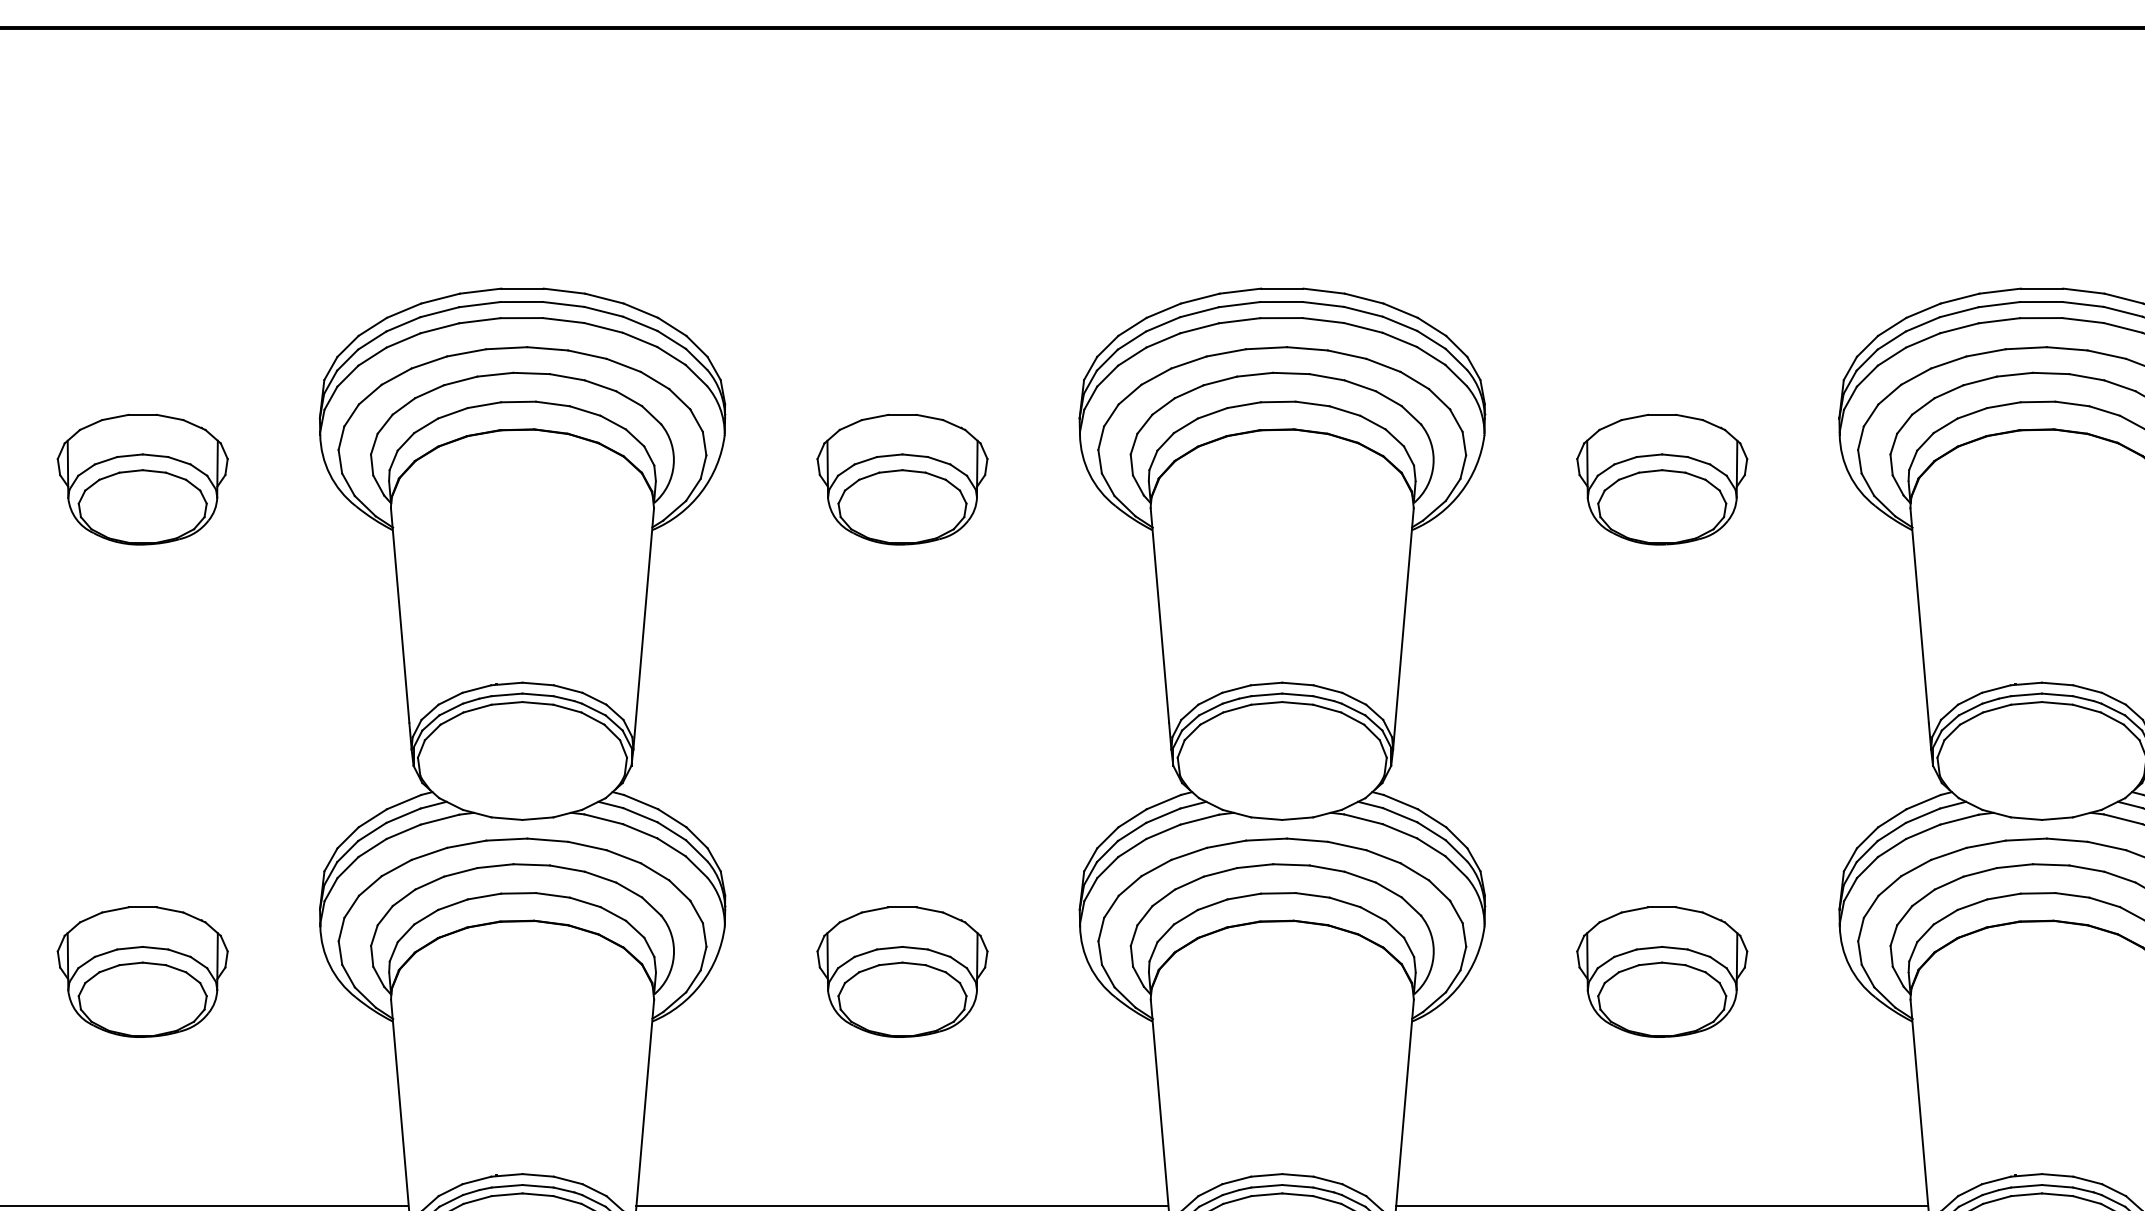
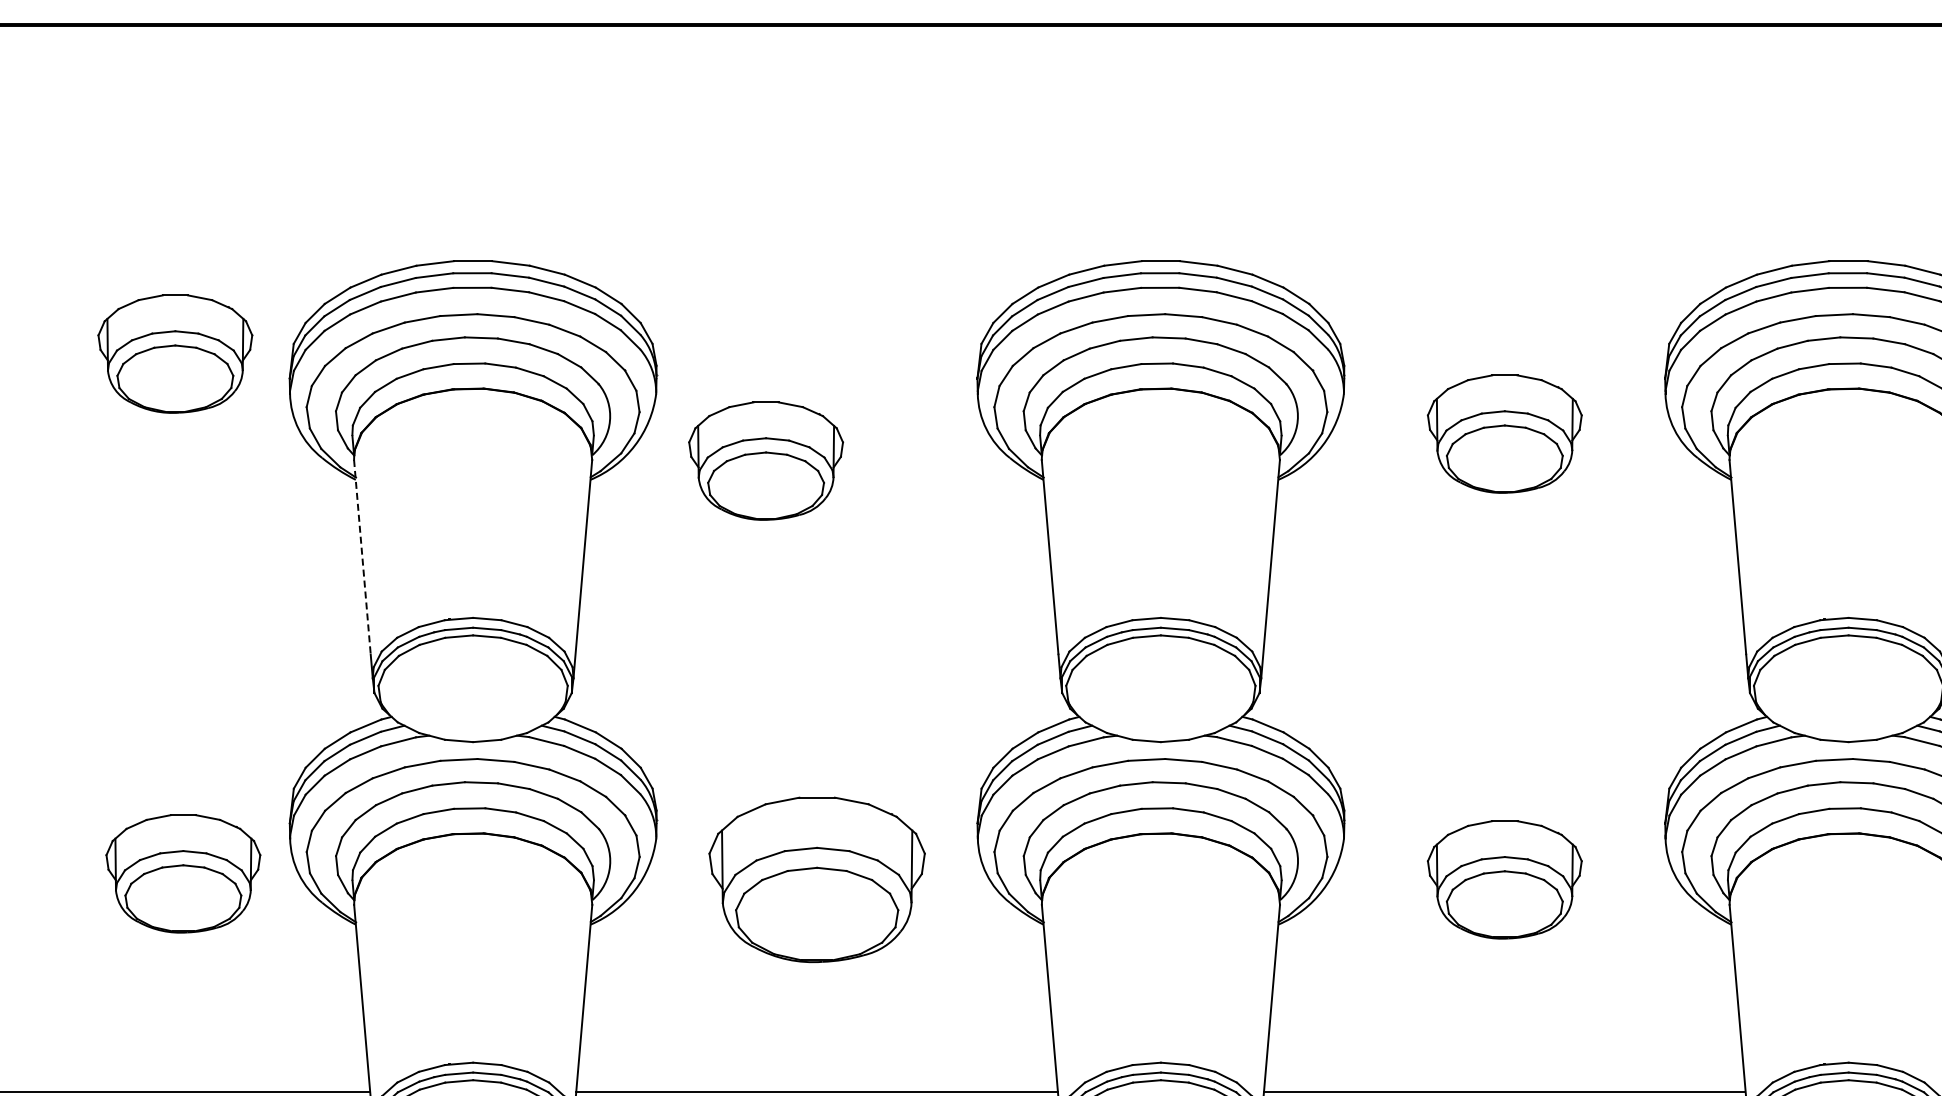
part: (142, 479) -> (175, 353), moved
part: (902, 479) -> (766, 460), moved
line: (400, 615) -> (362, 557), solid -> dashed
part: (142, 971) -> (183, 873), moved
part: (901, 971) -> (816, 879), size x1.4

